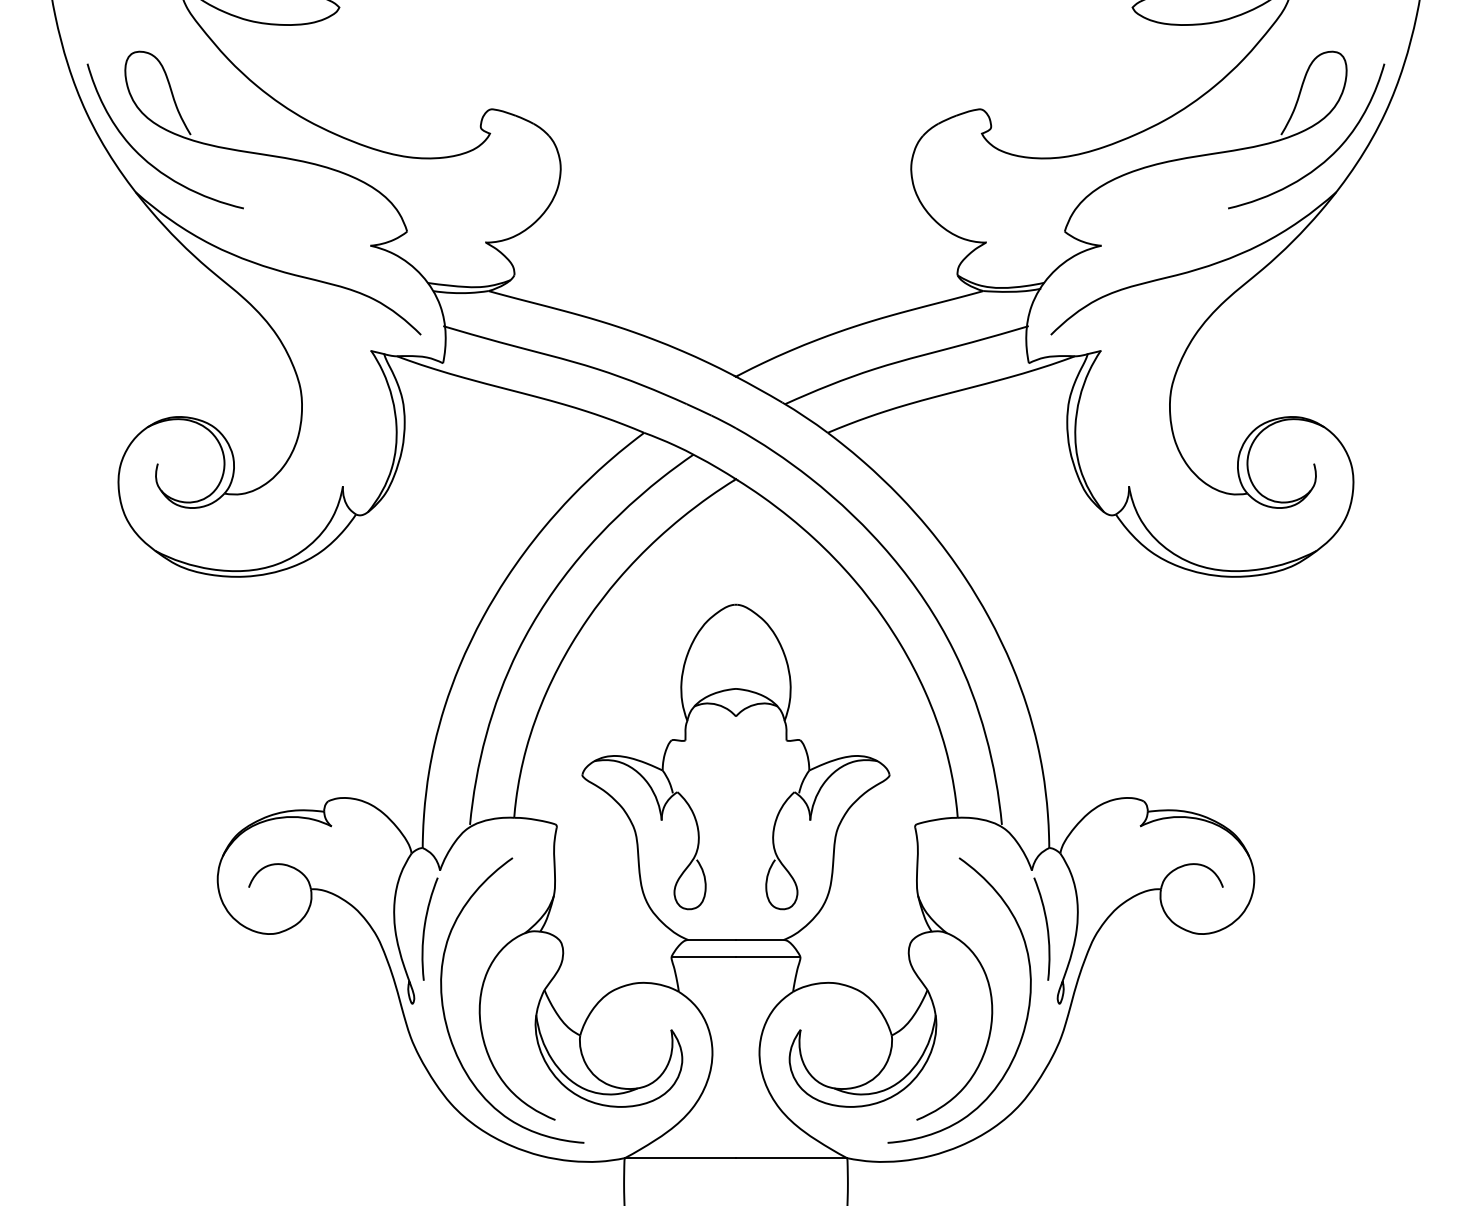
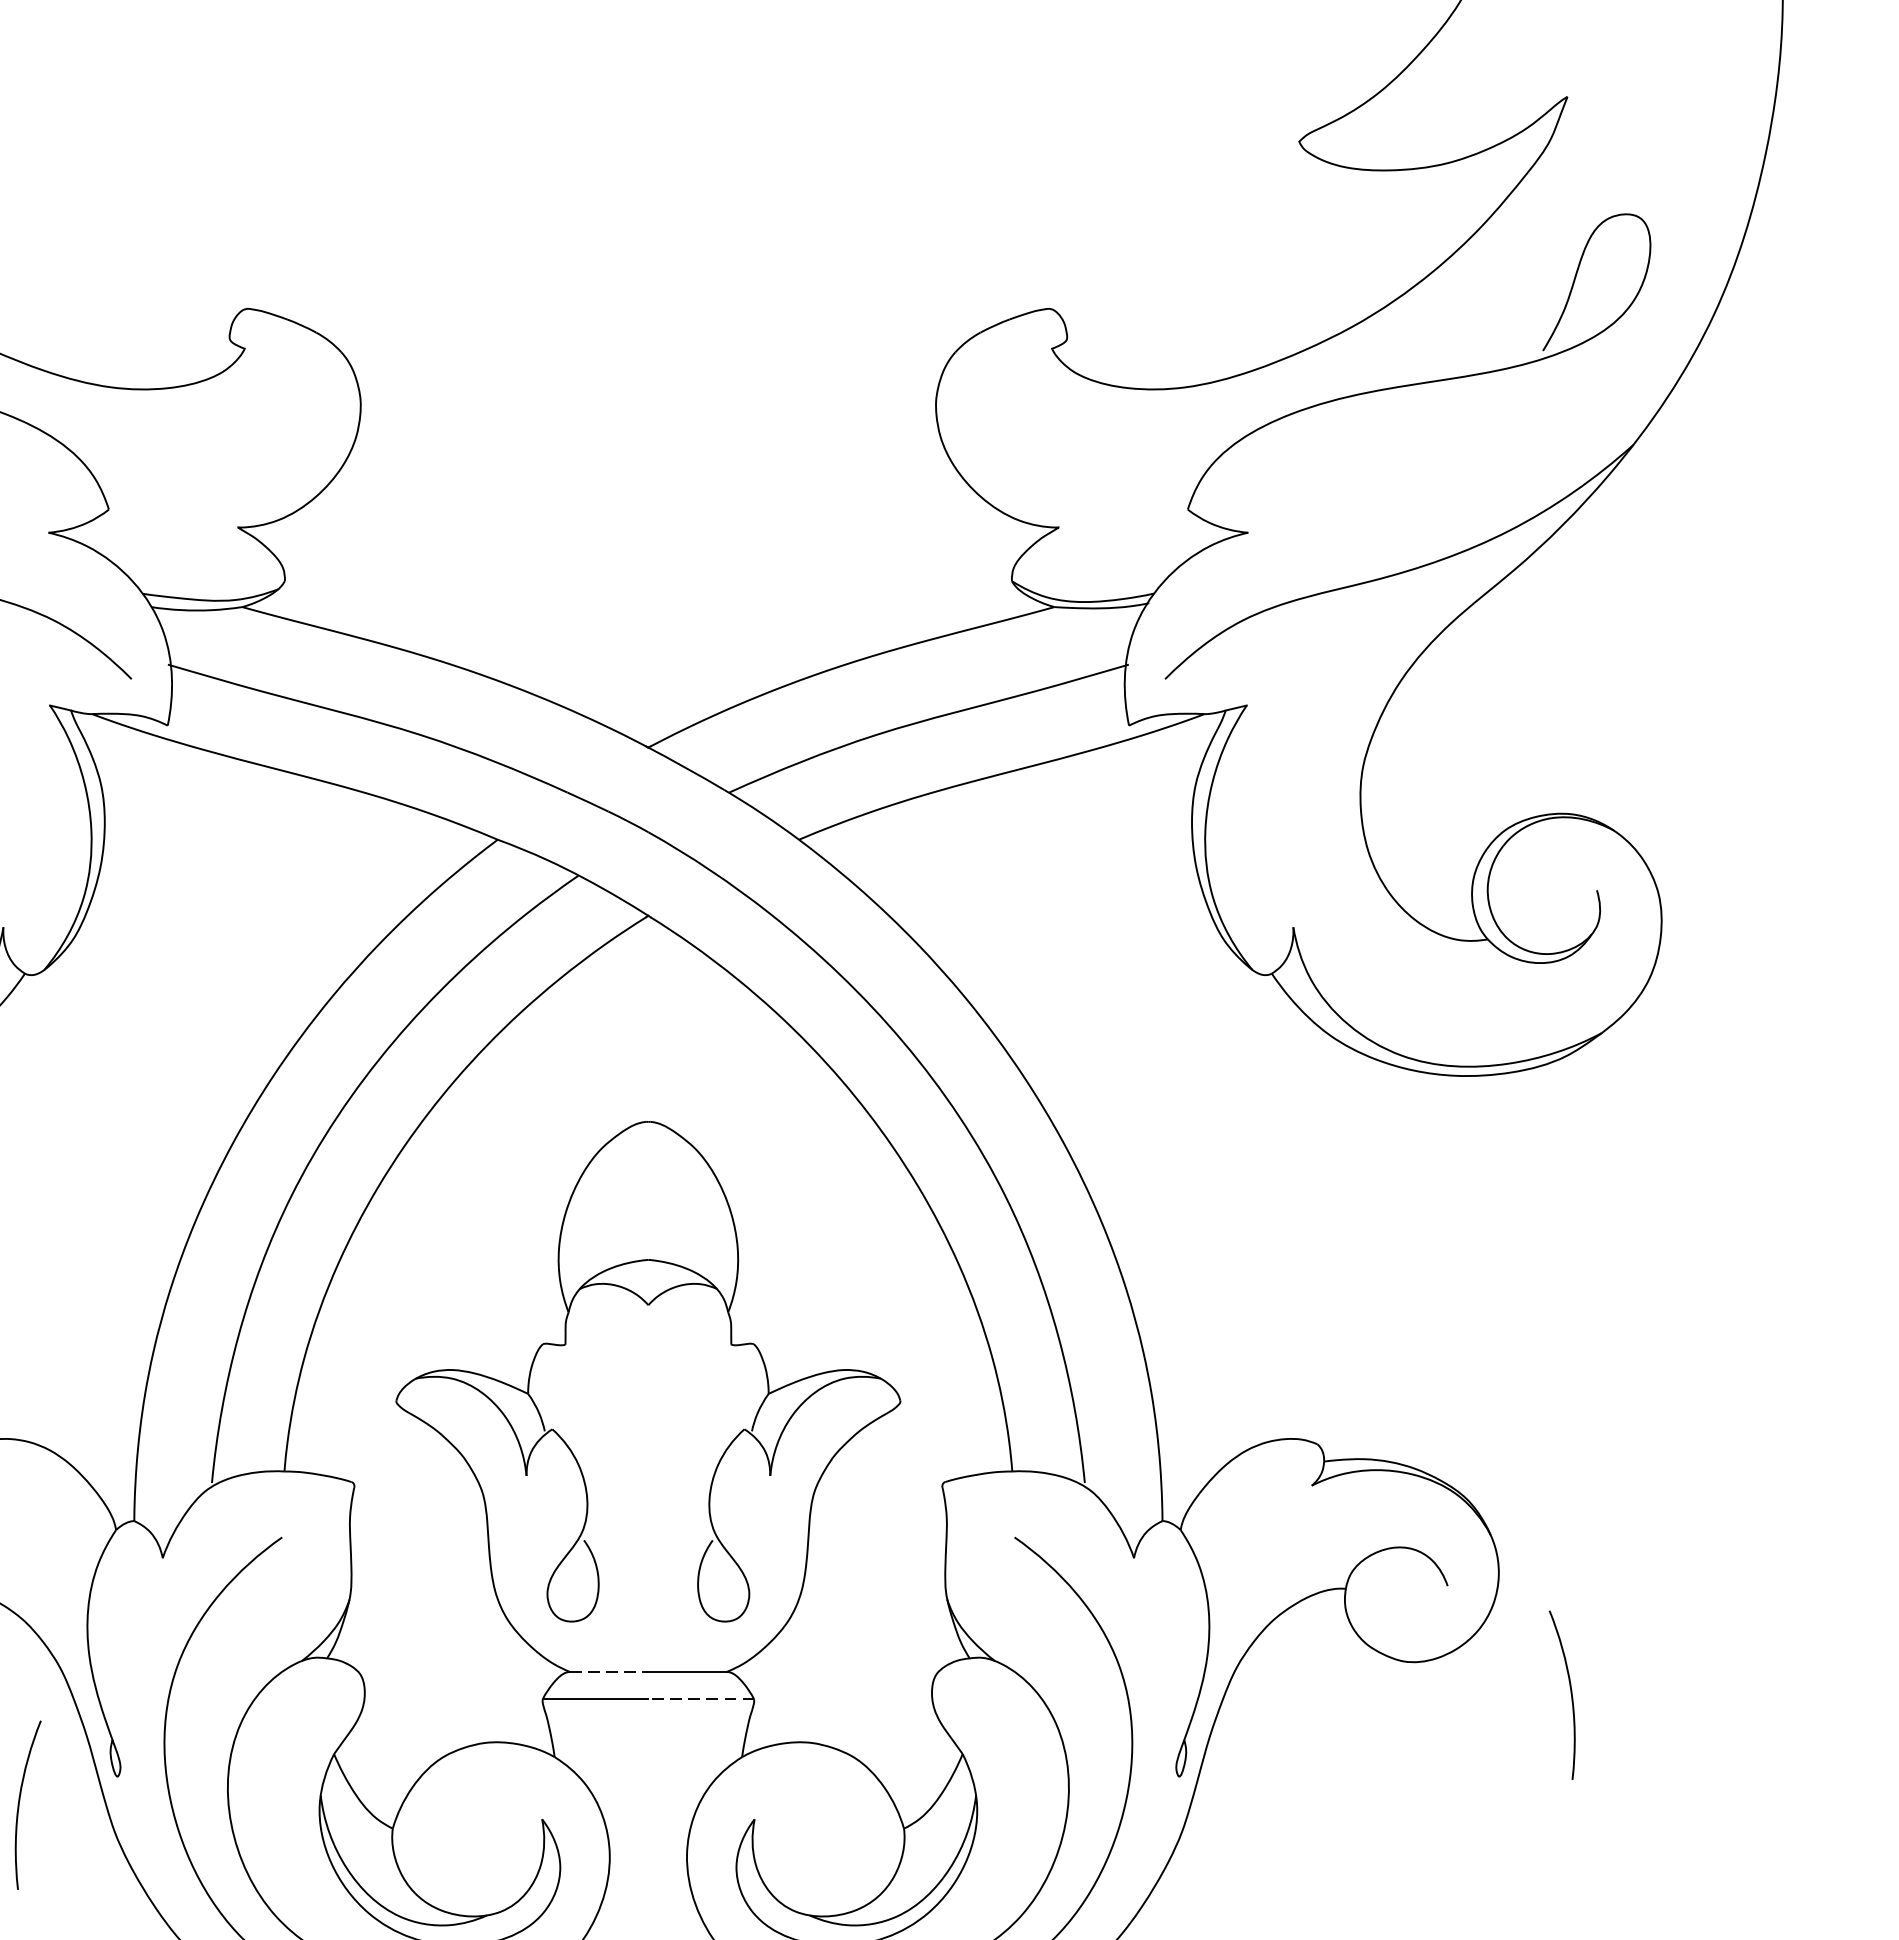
curve: (1326, 158) -> (1617, 389), removed
curve: (425, 928) -> (20, 1804), moved
curve: (1046, 928) -> (1569, 1694), moved
line: (712, 940) -> (609, 1672), solid -> dashed
line: (767, 956) -> (700, 1699), solid -> dashed

